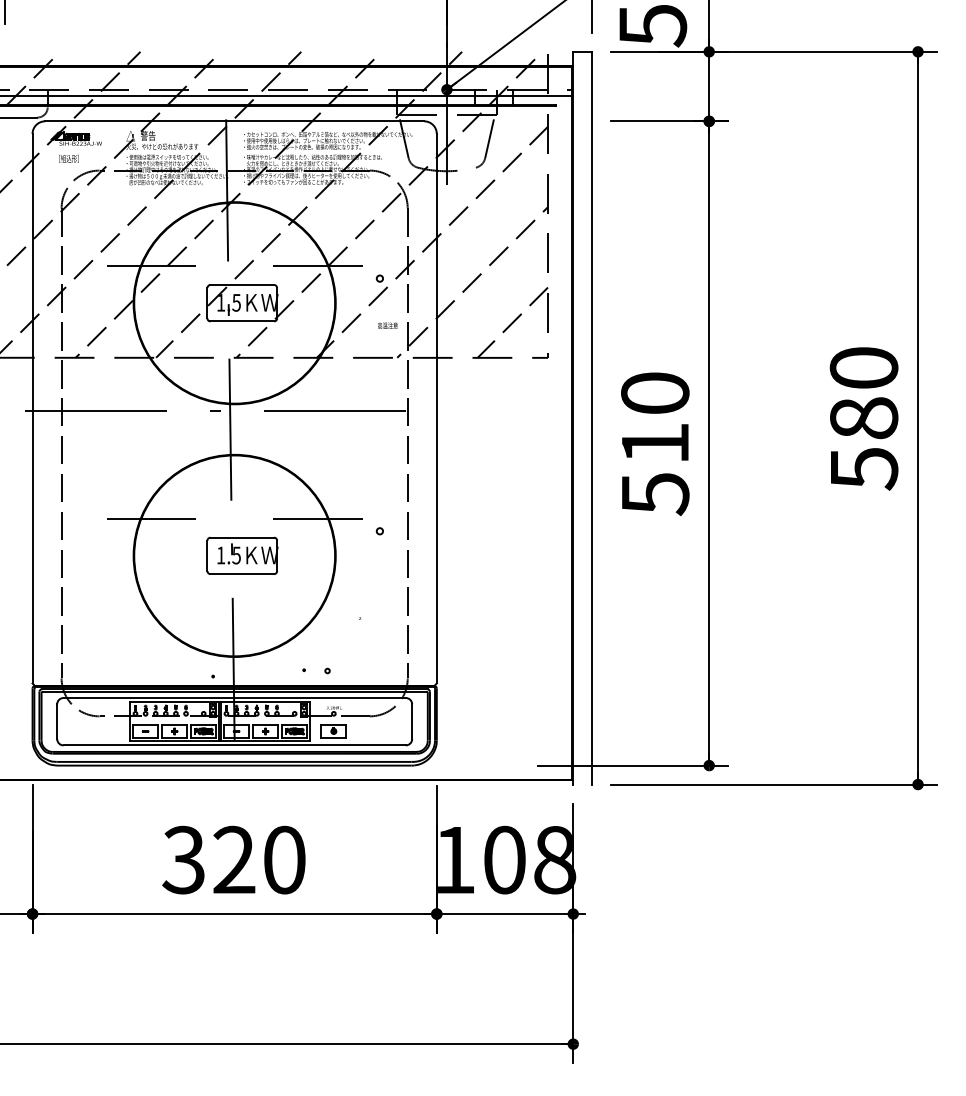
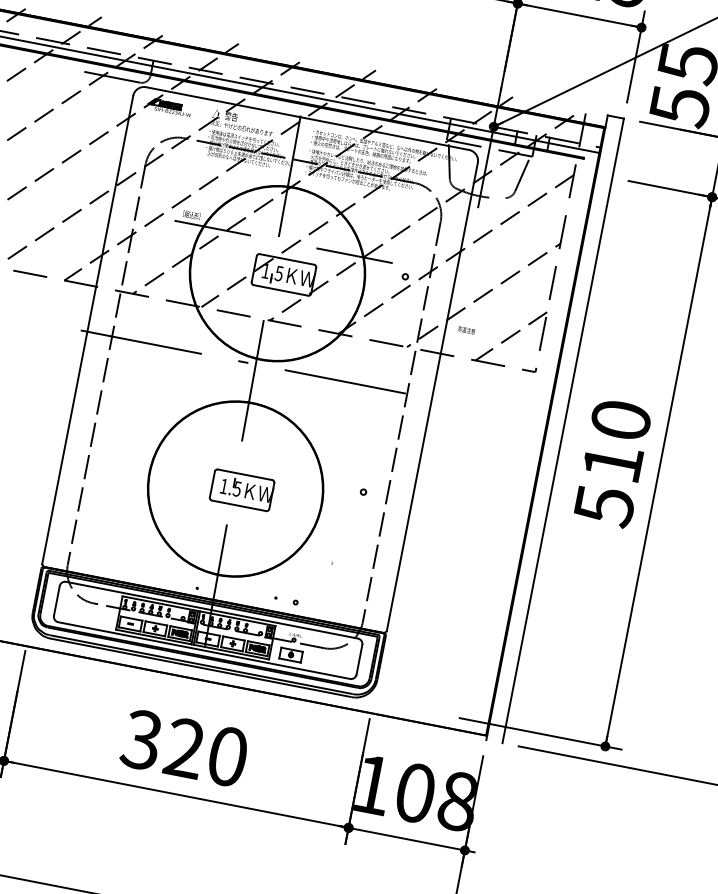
text: (68, 158) -> (191, 214), moved
text: (387, 325) -> (466, 330), moved
line: (151, 518) -> (170, 443), removed
line: (317, 518) -> (312, 470), removed

